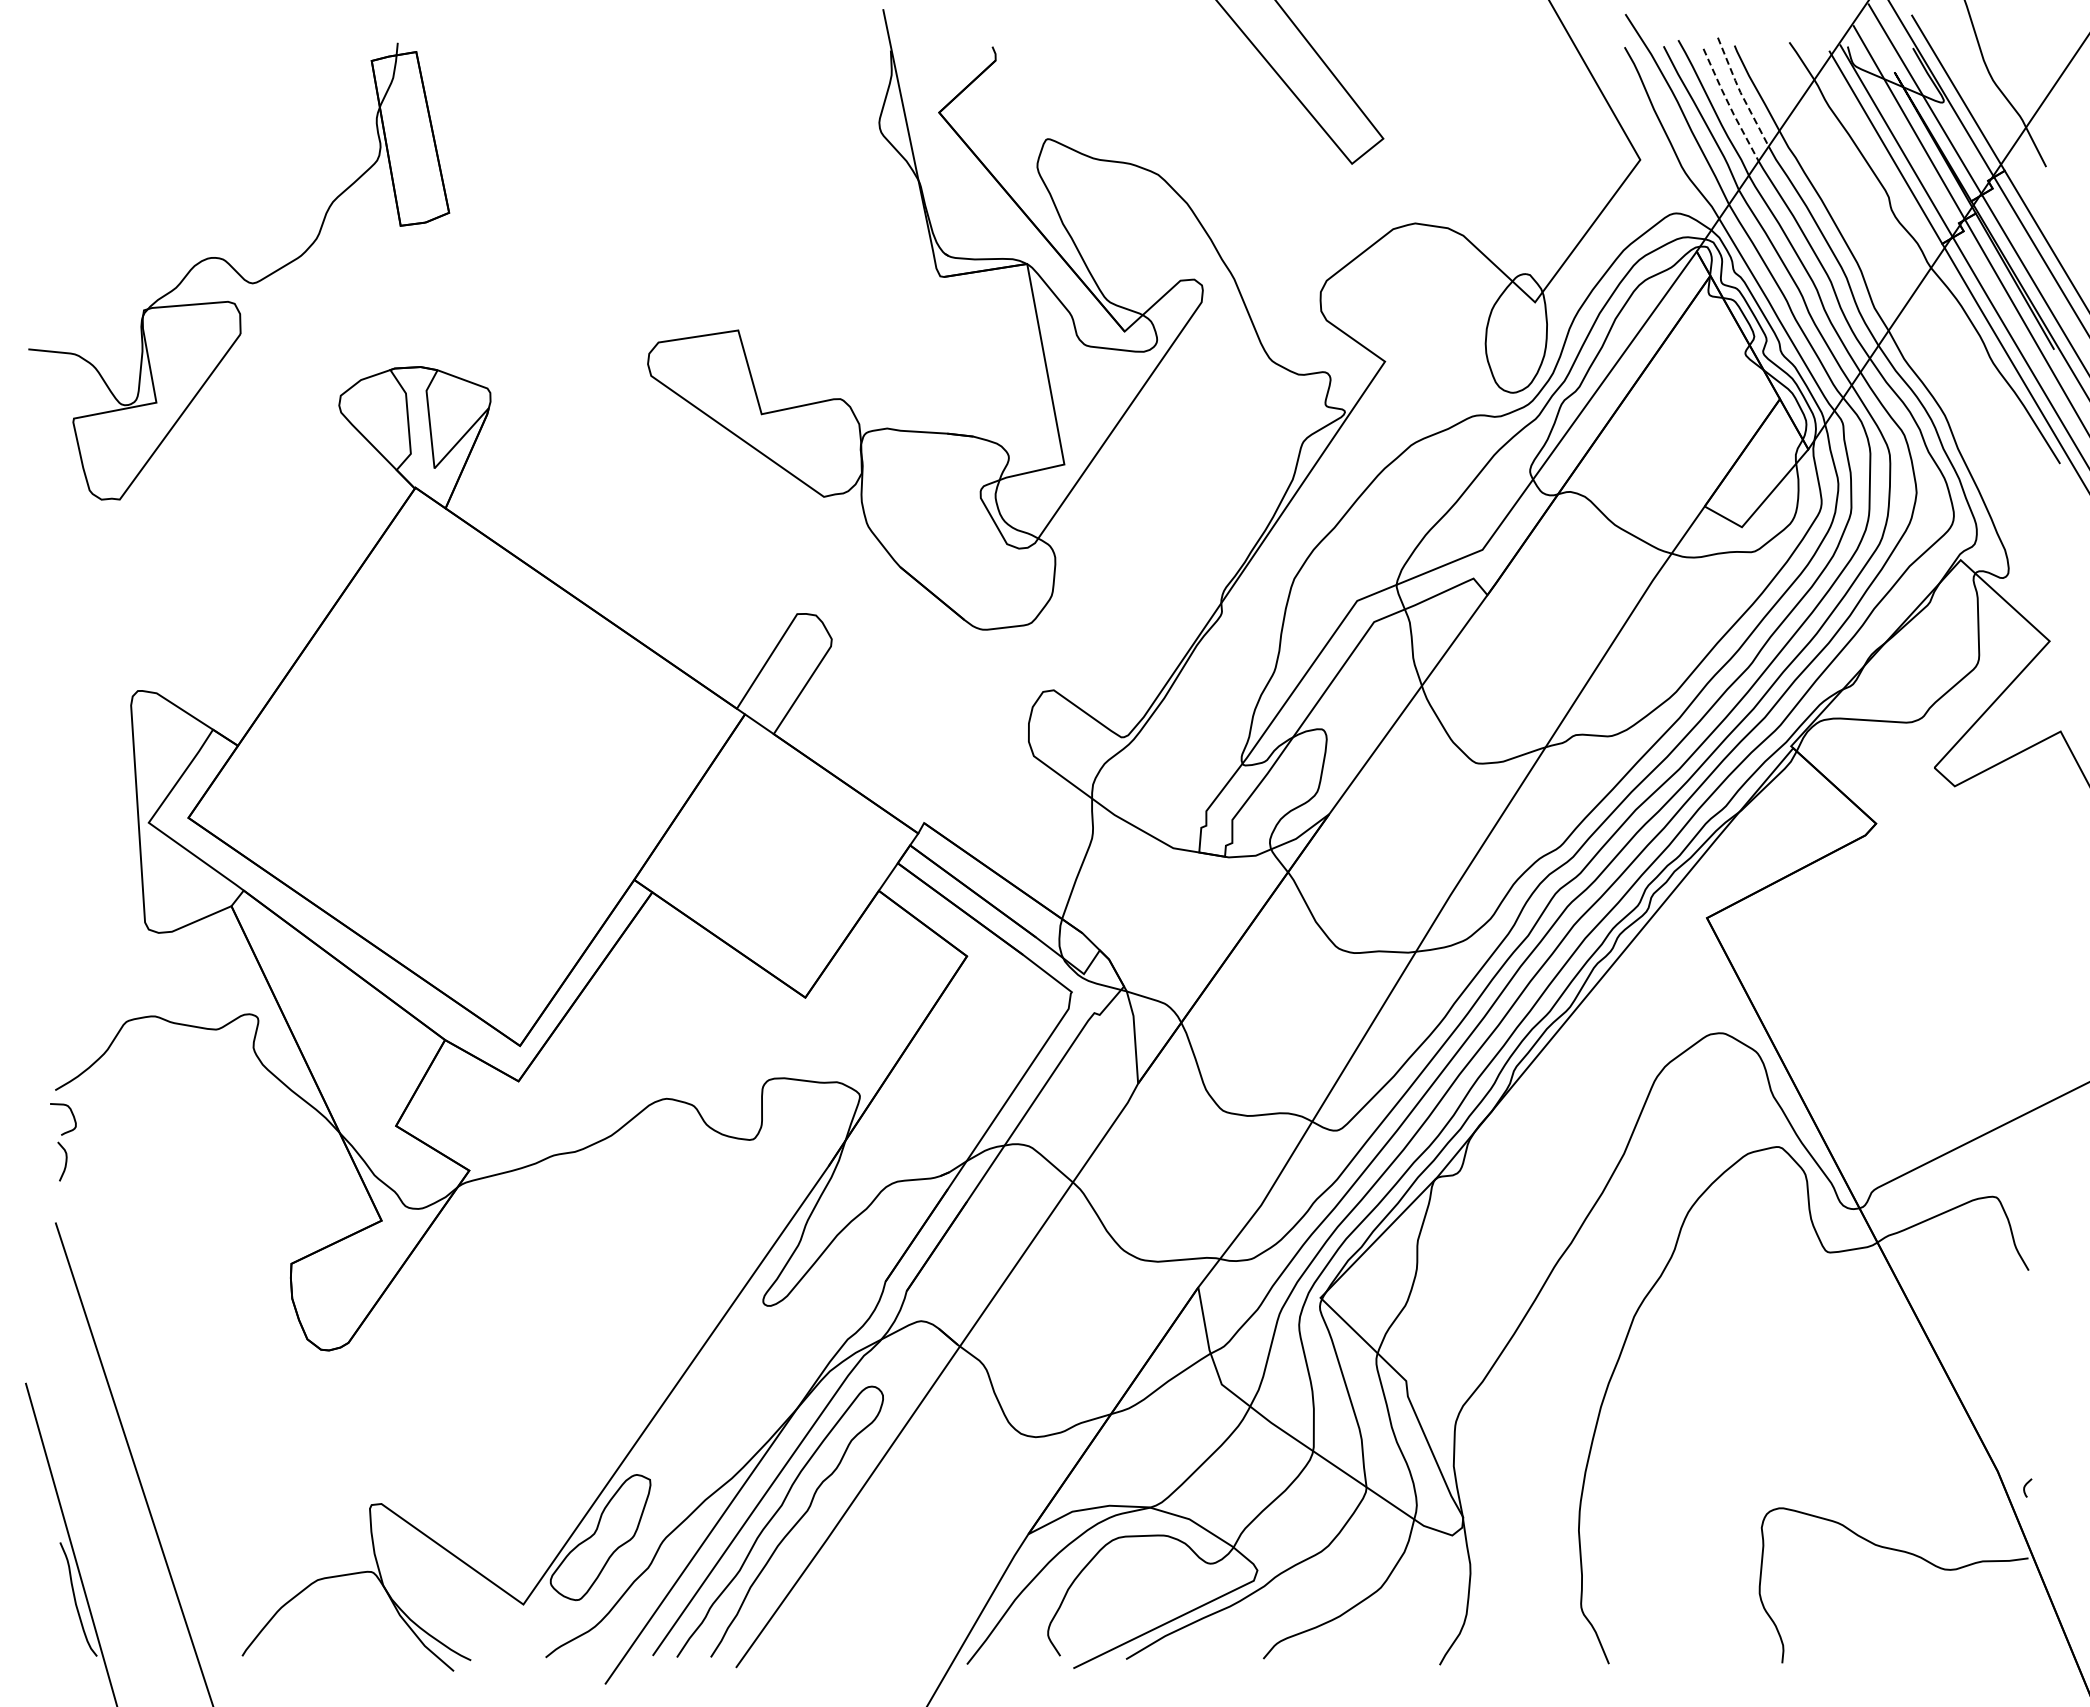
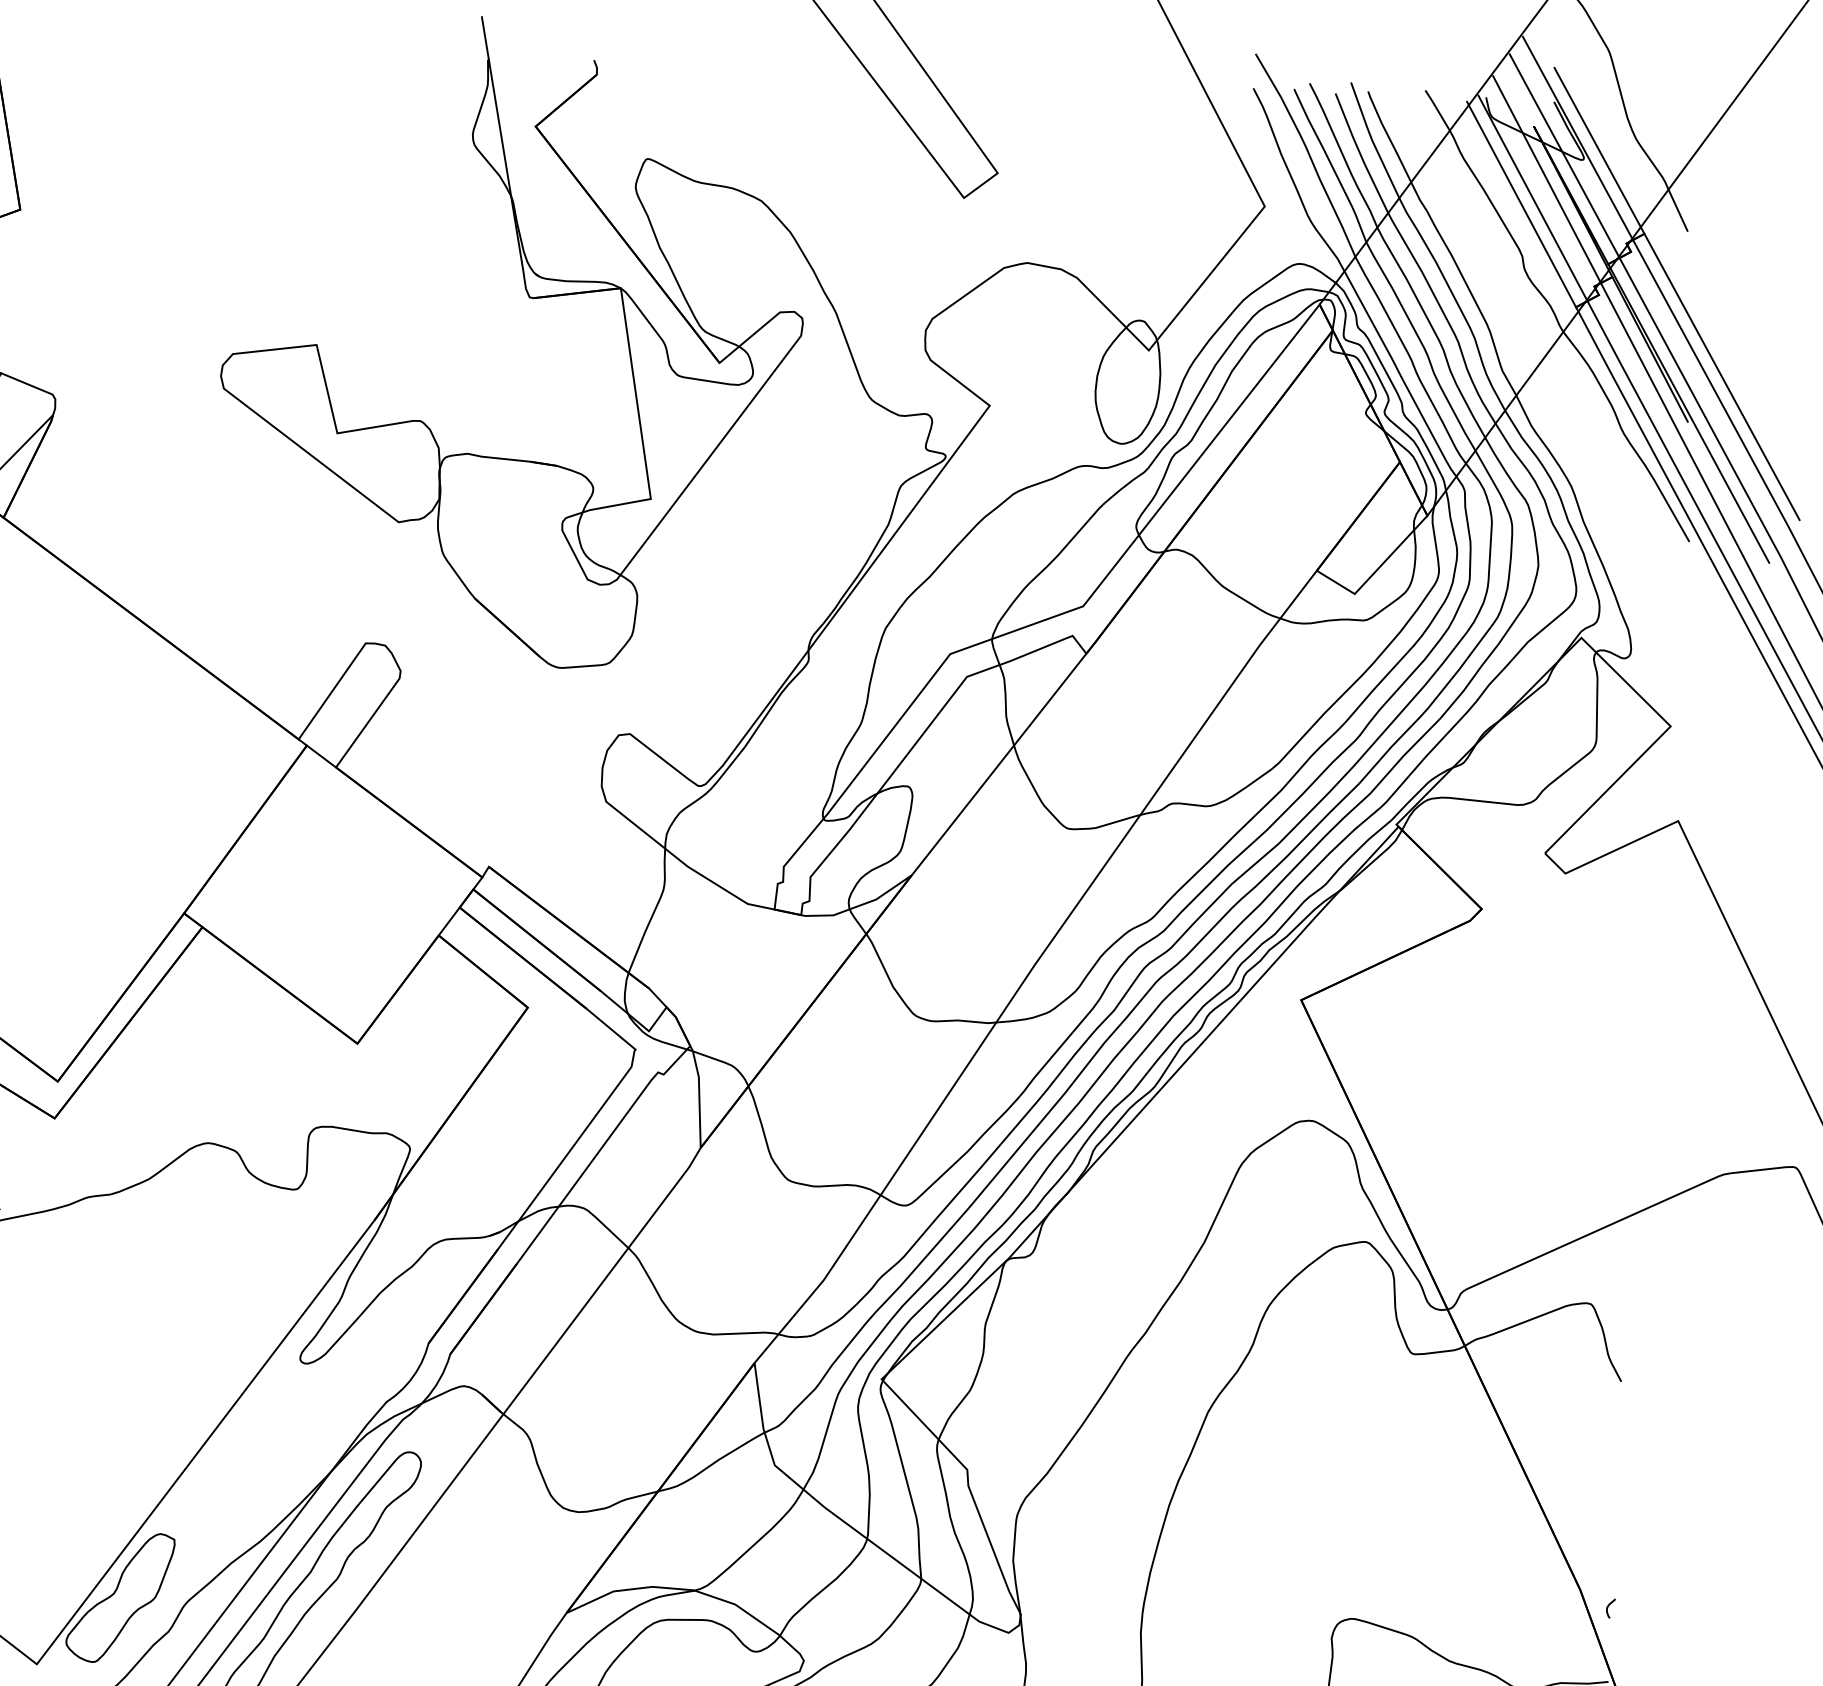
line: (1740, 92) -> (1372, 140), dashed -> solid
line: (1729, 105) -> (1360, 153), dashed -> solid

